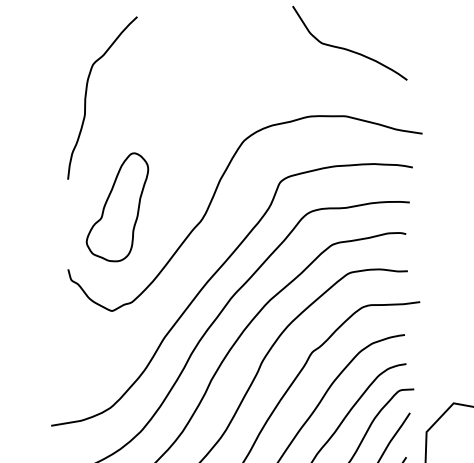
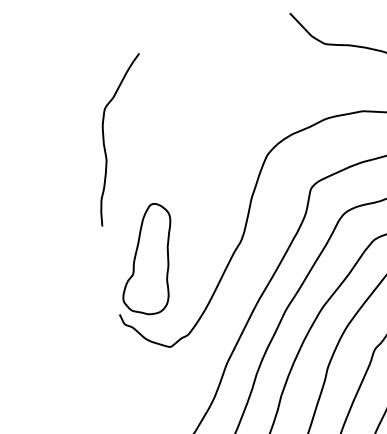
part: (117, 207) -> (147, 260), moved

